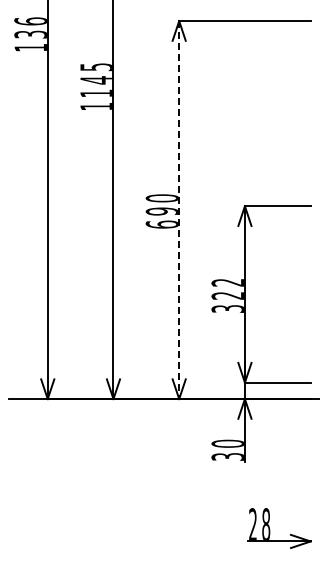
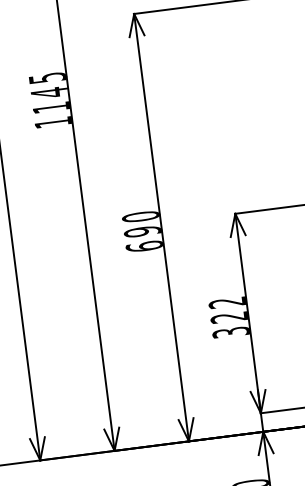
line: (179, 210) -> (161, 228), dashed -> solid

